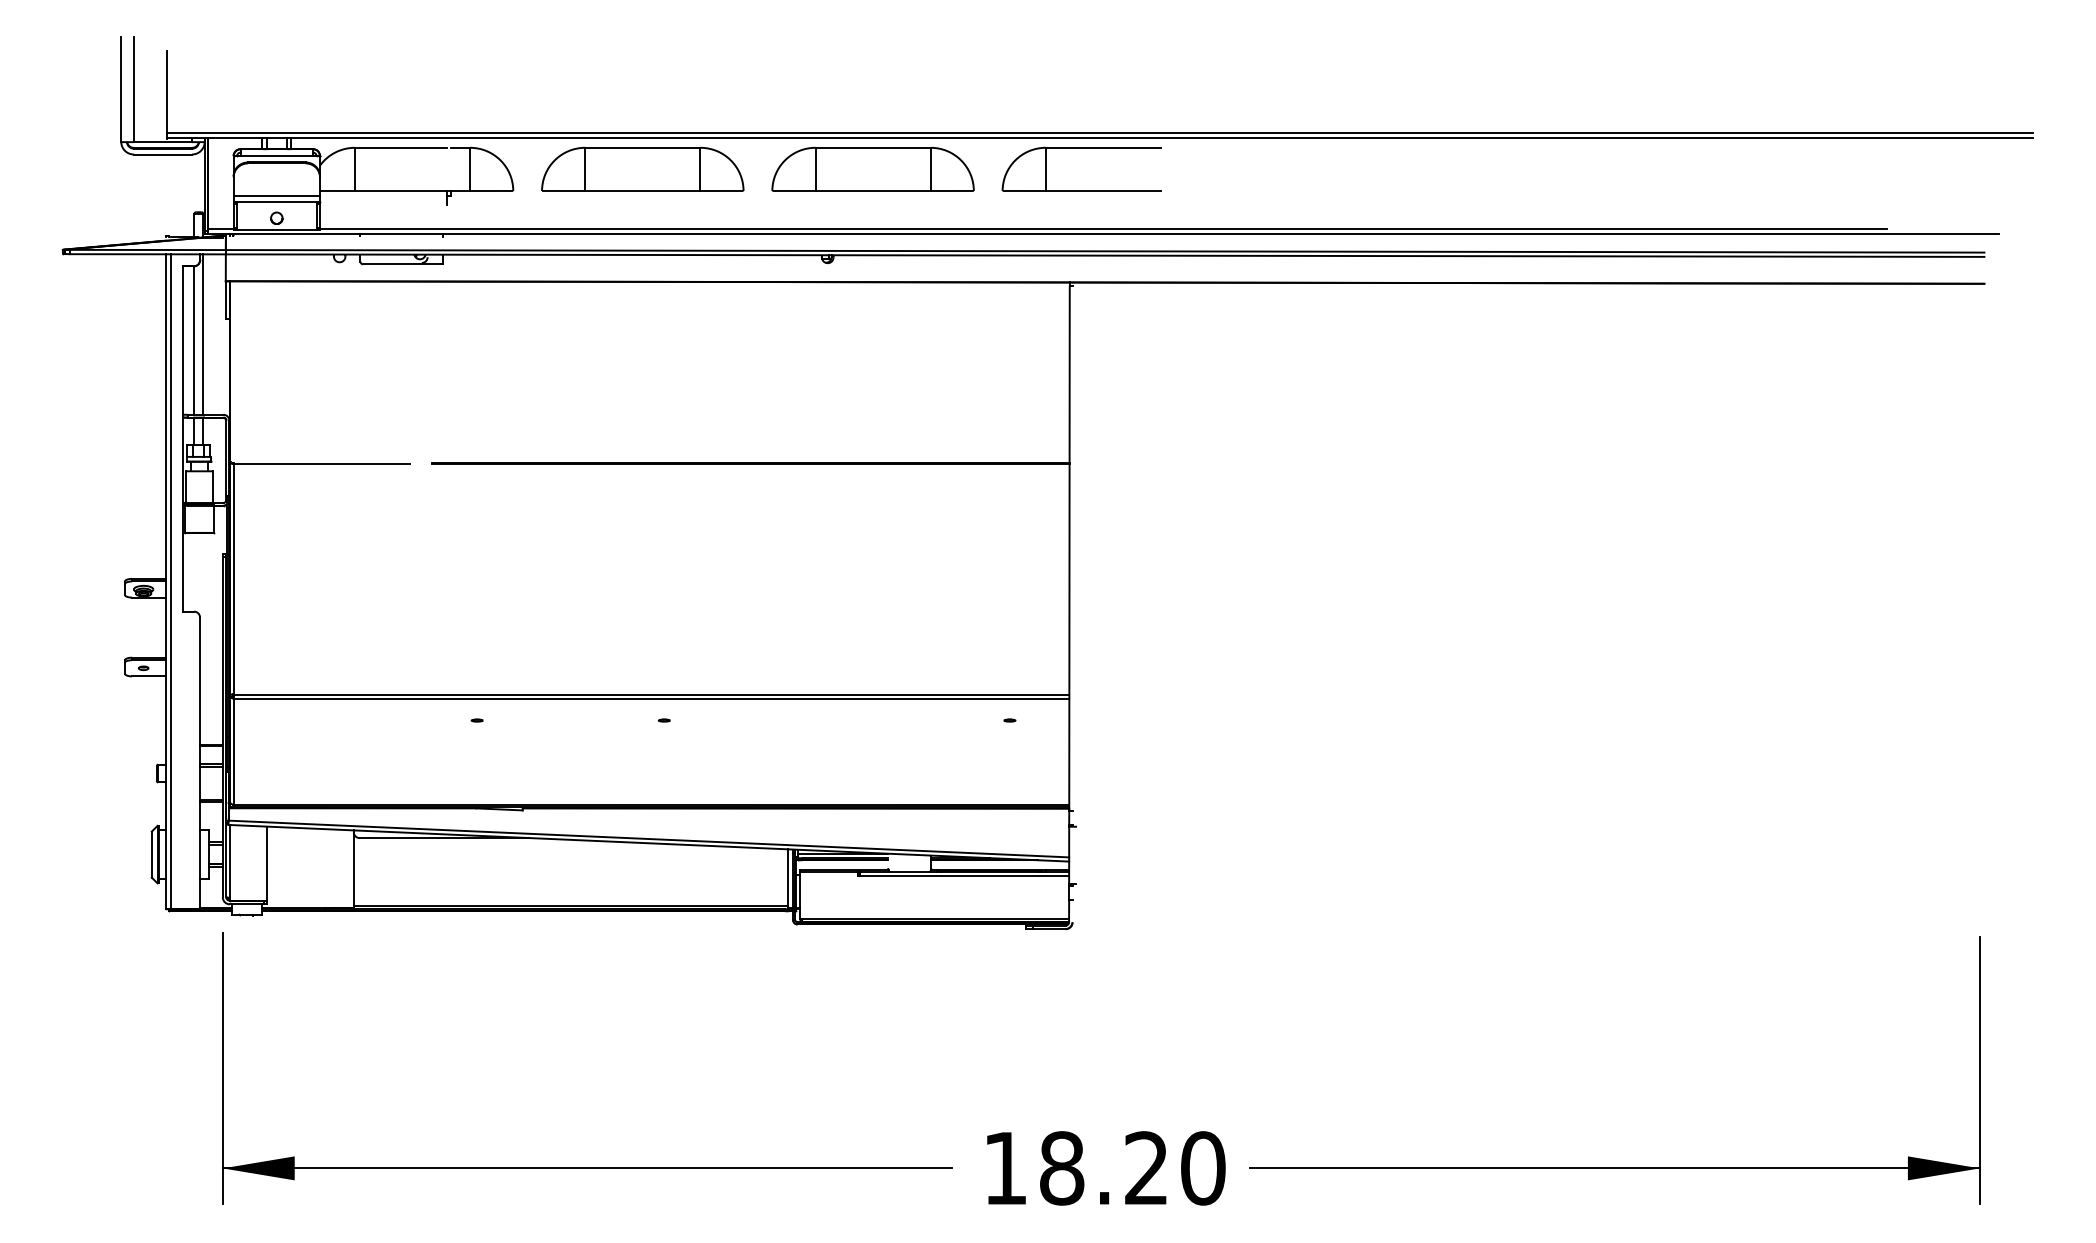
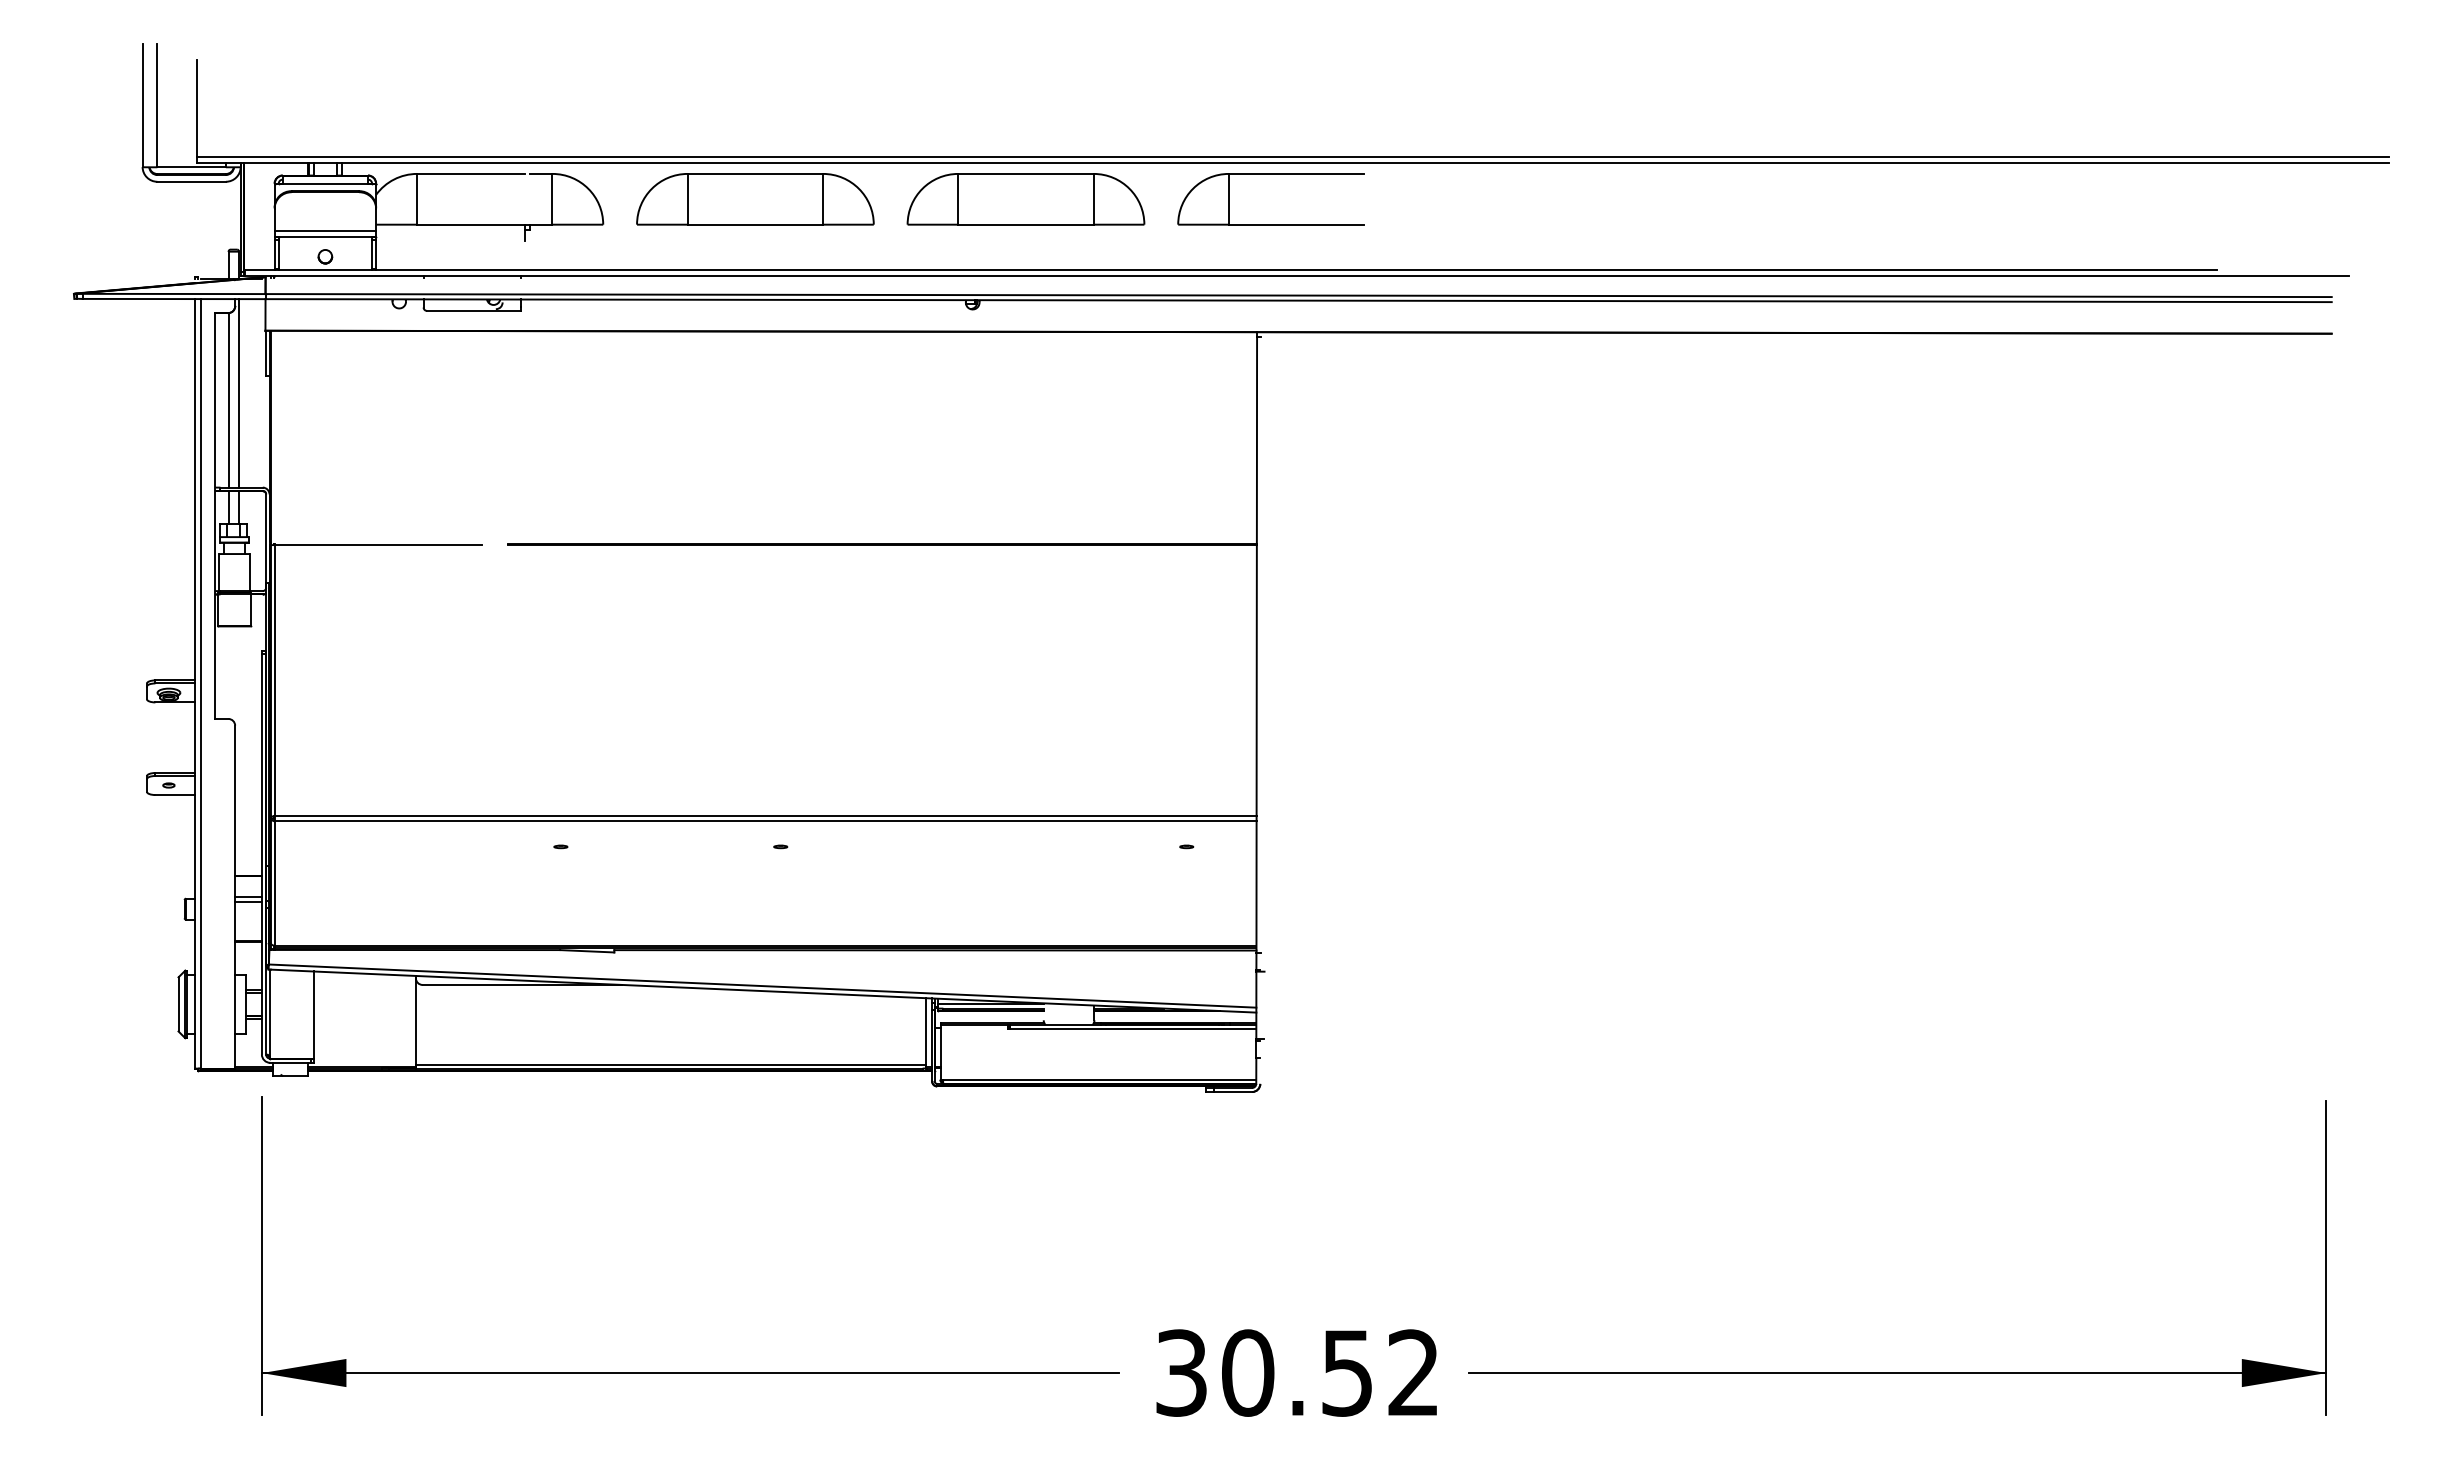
text: (1105, 1167) -> (1298, 1372), 18.20 -> 30.52

